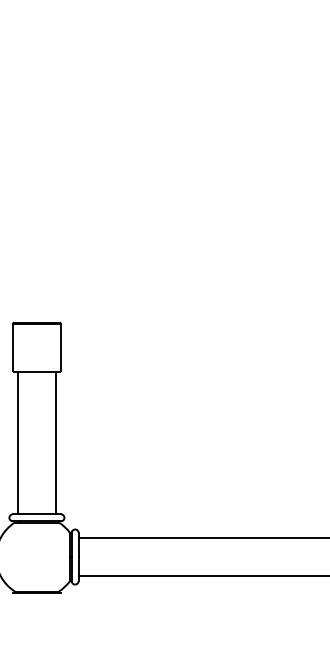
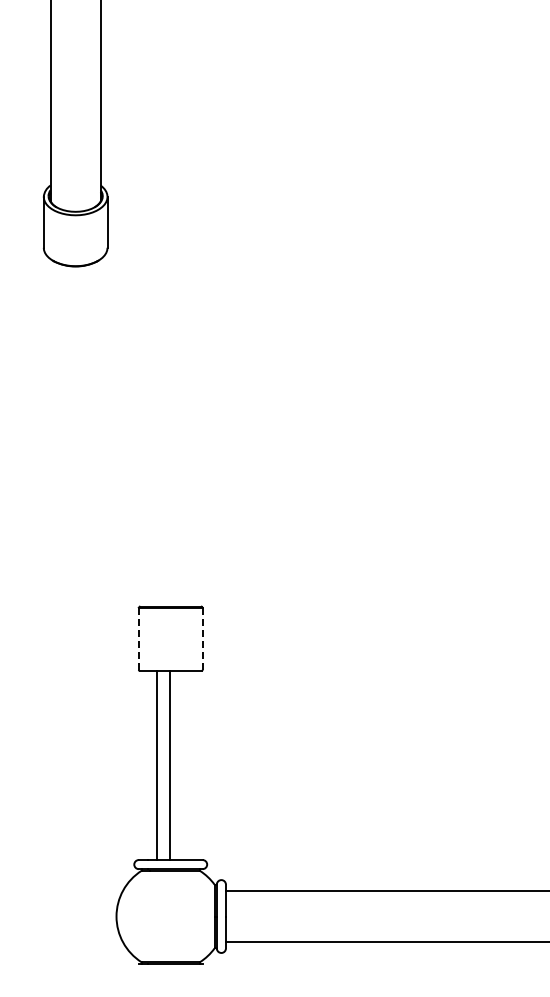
line: (12, 347) -> (138, 639), solid -> dashed
line: (60, 347) -> (202, 638), solid -> dashed
line: (17, 442) -> (169, 765), moved
line: (55, 442) -> (156, 765), moved

